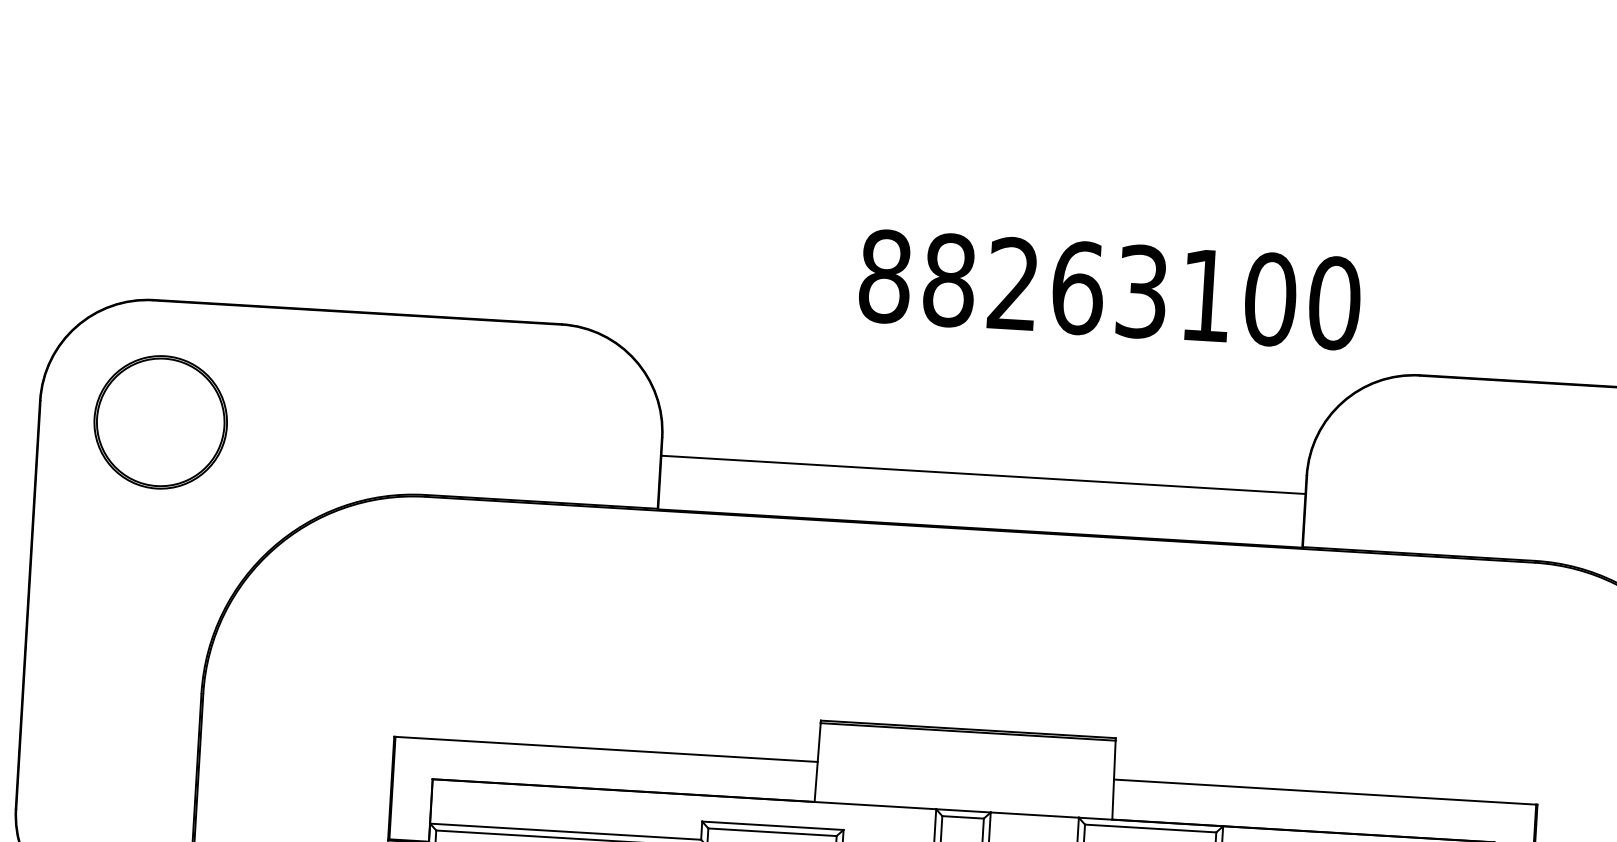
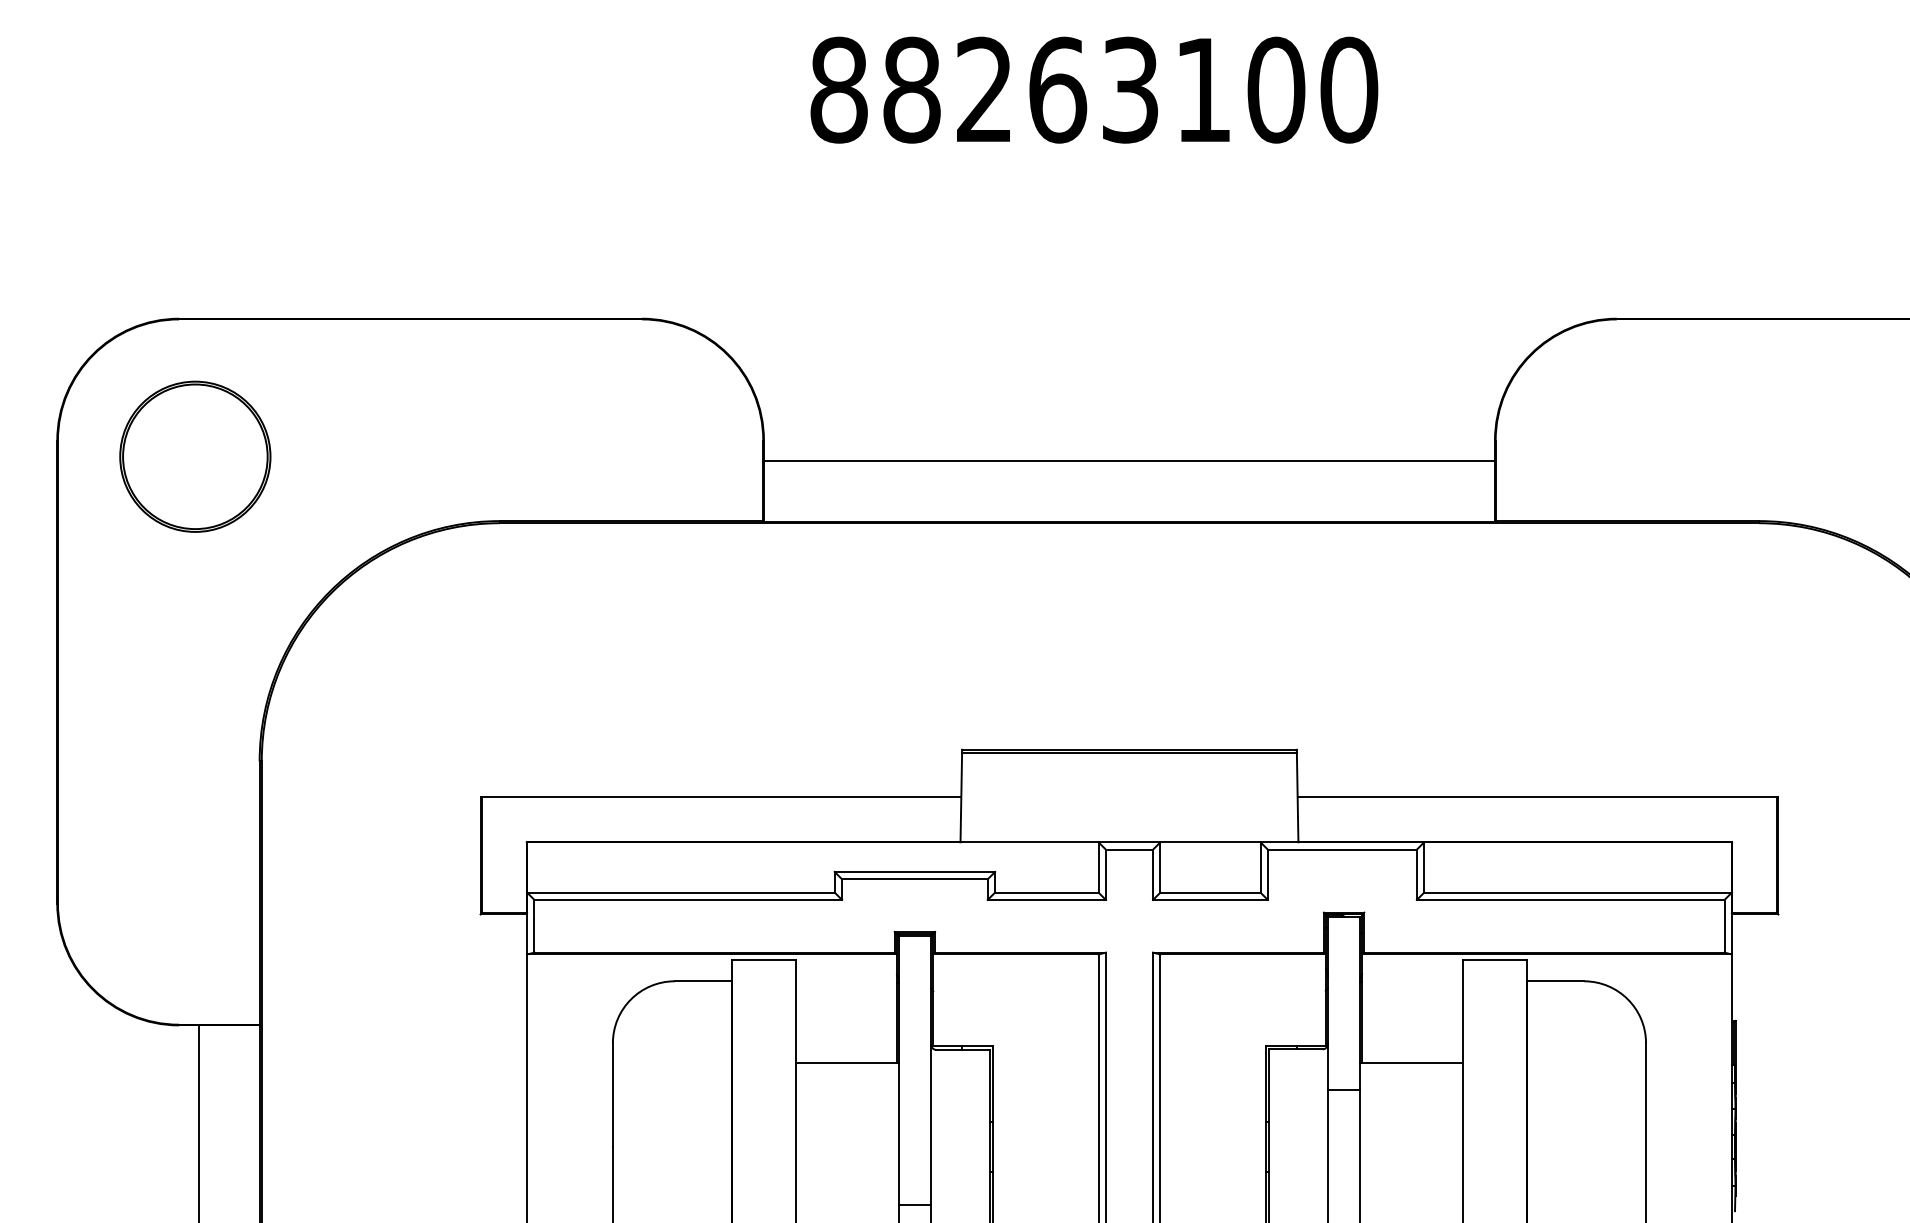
text: (1110, 289) -> (1094, 89), moved

